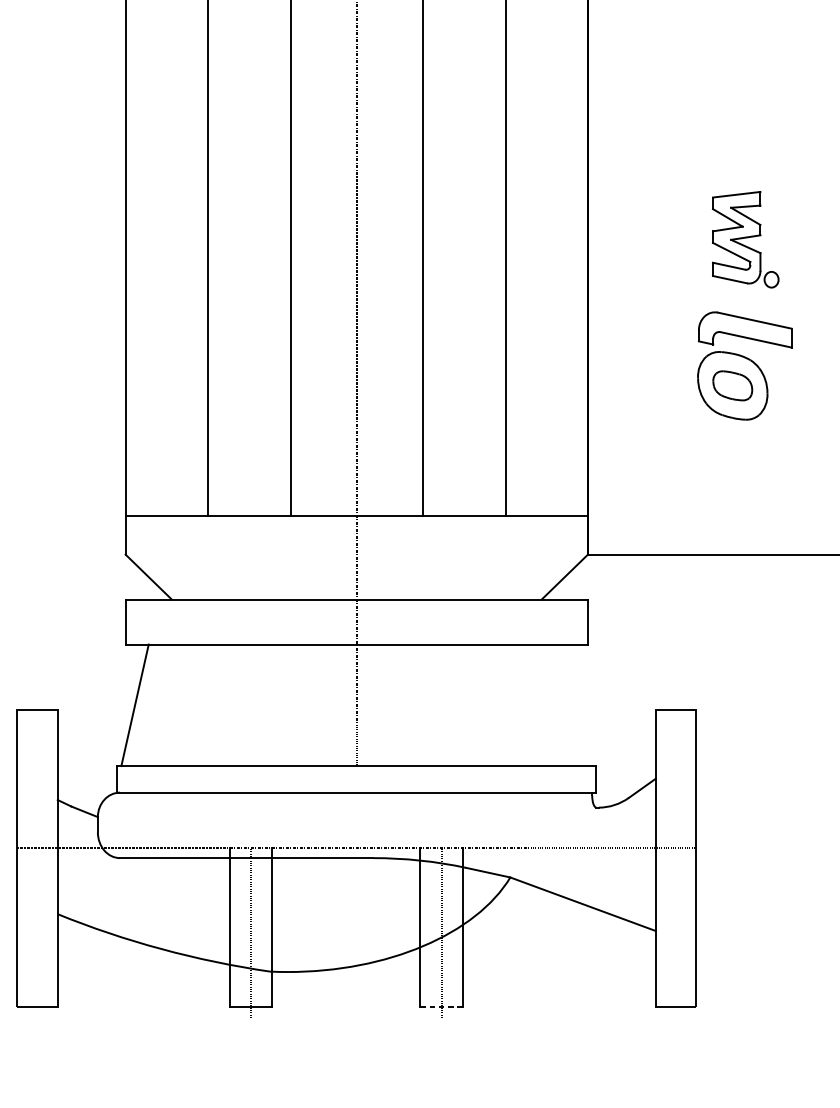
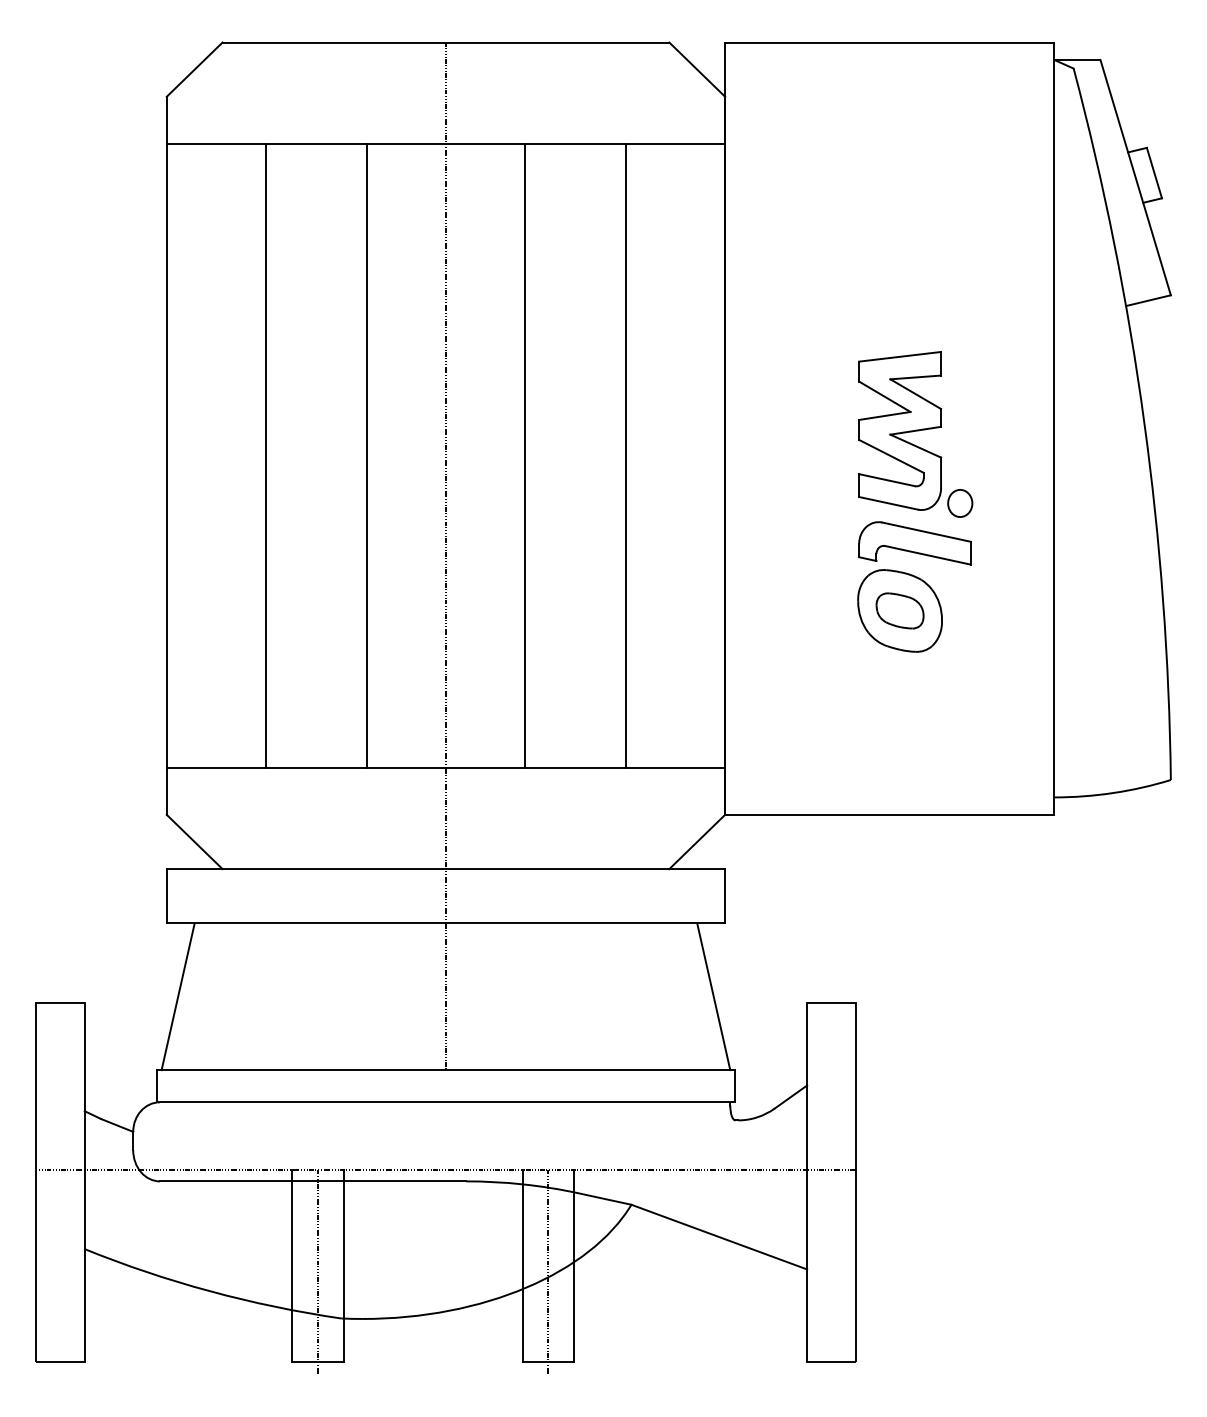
part: (745, 239) -> (915, 434), size x1.43
line: (578, 705) -> (713, 996), added
line: (441, 1007) -> (548, 1361), dashed -> solid

